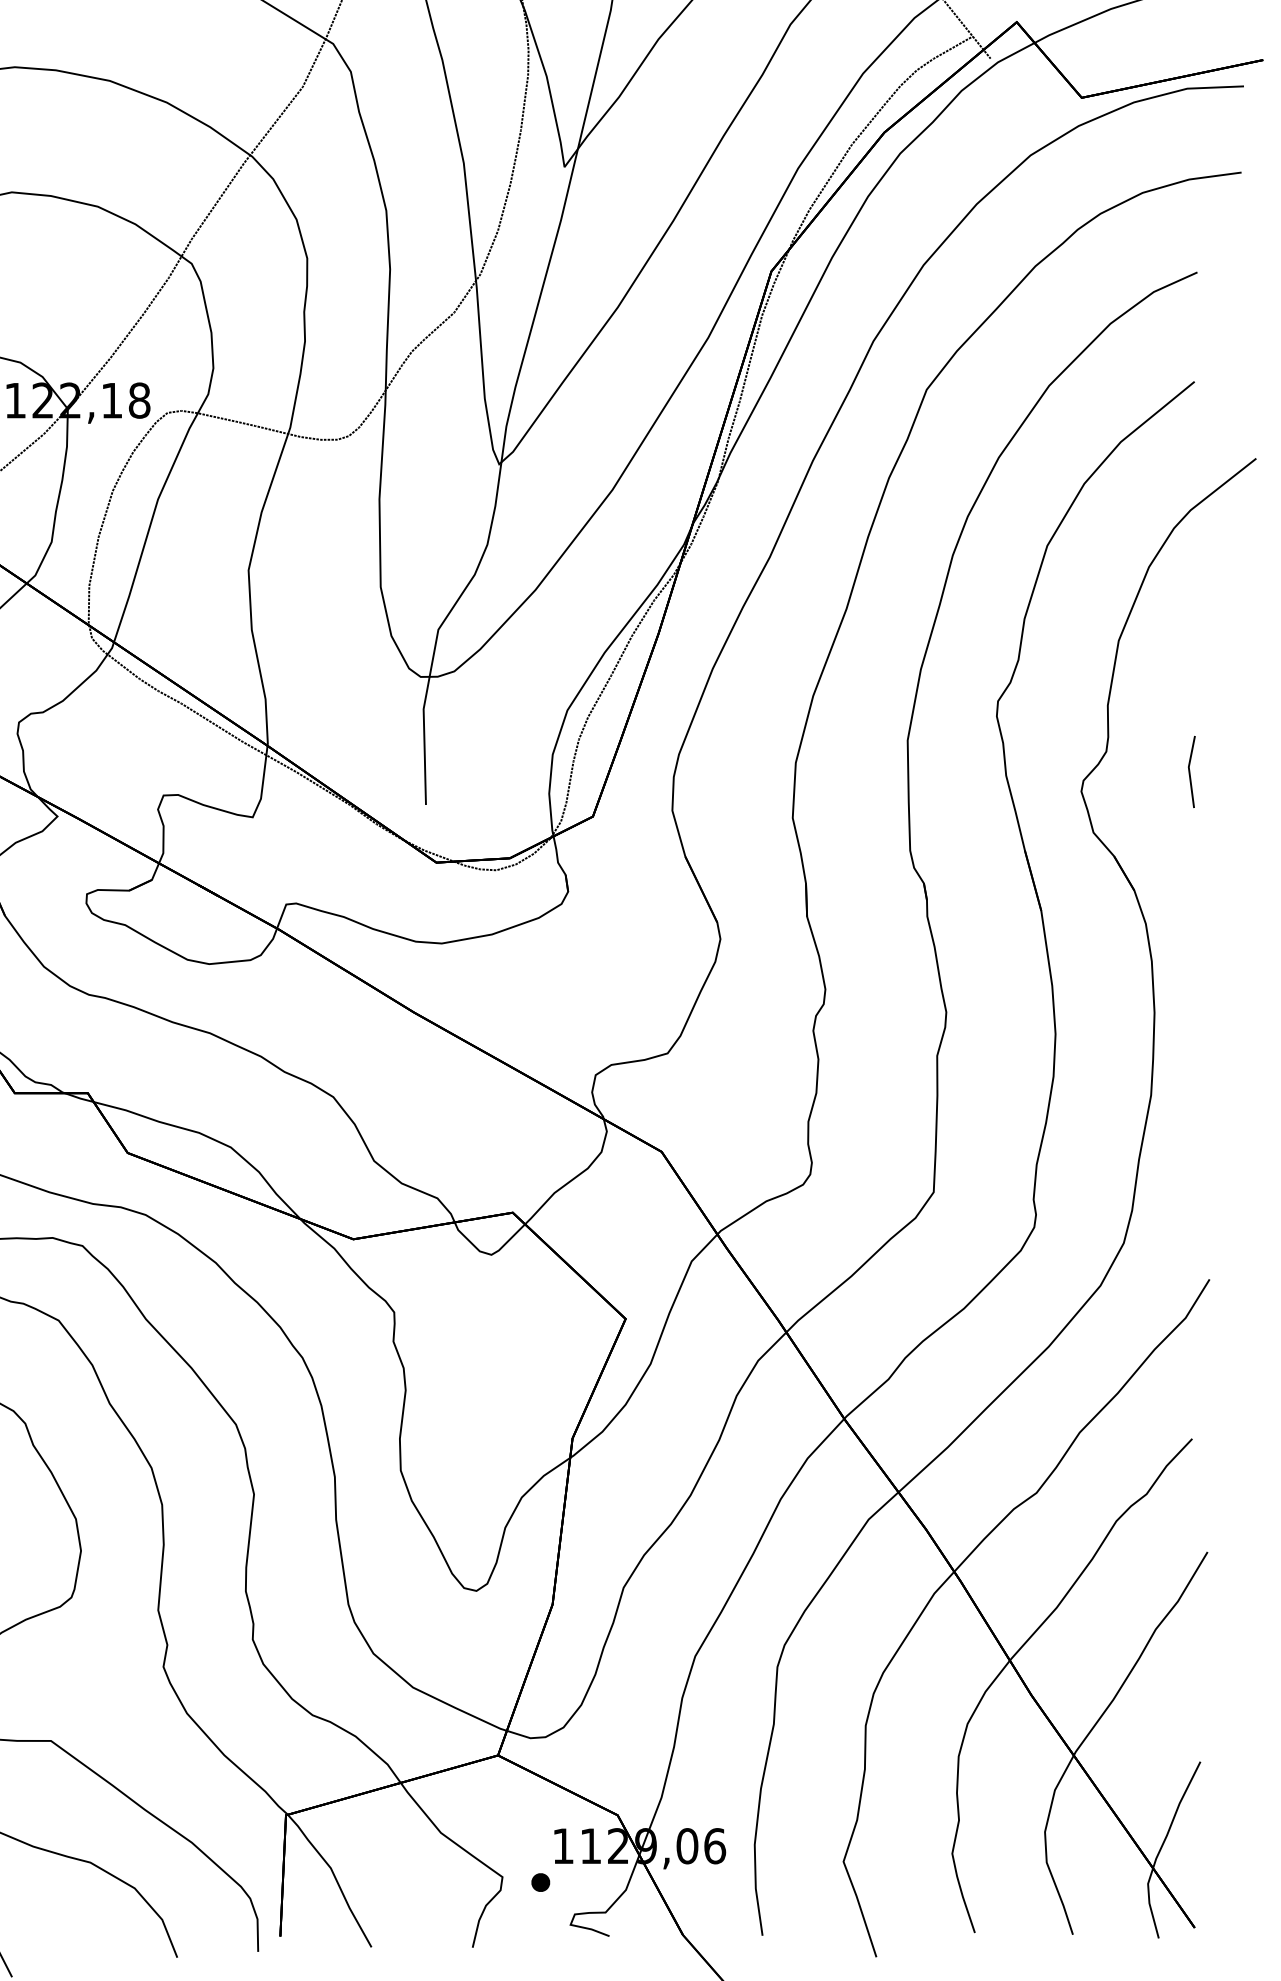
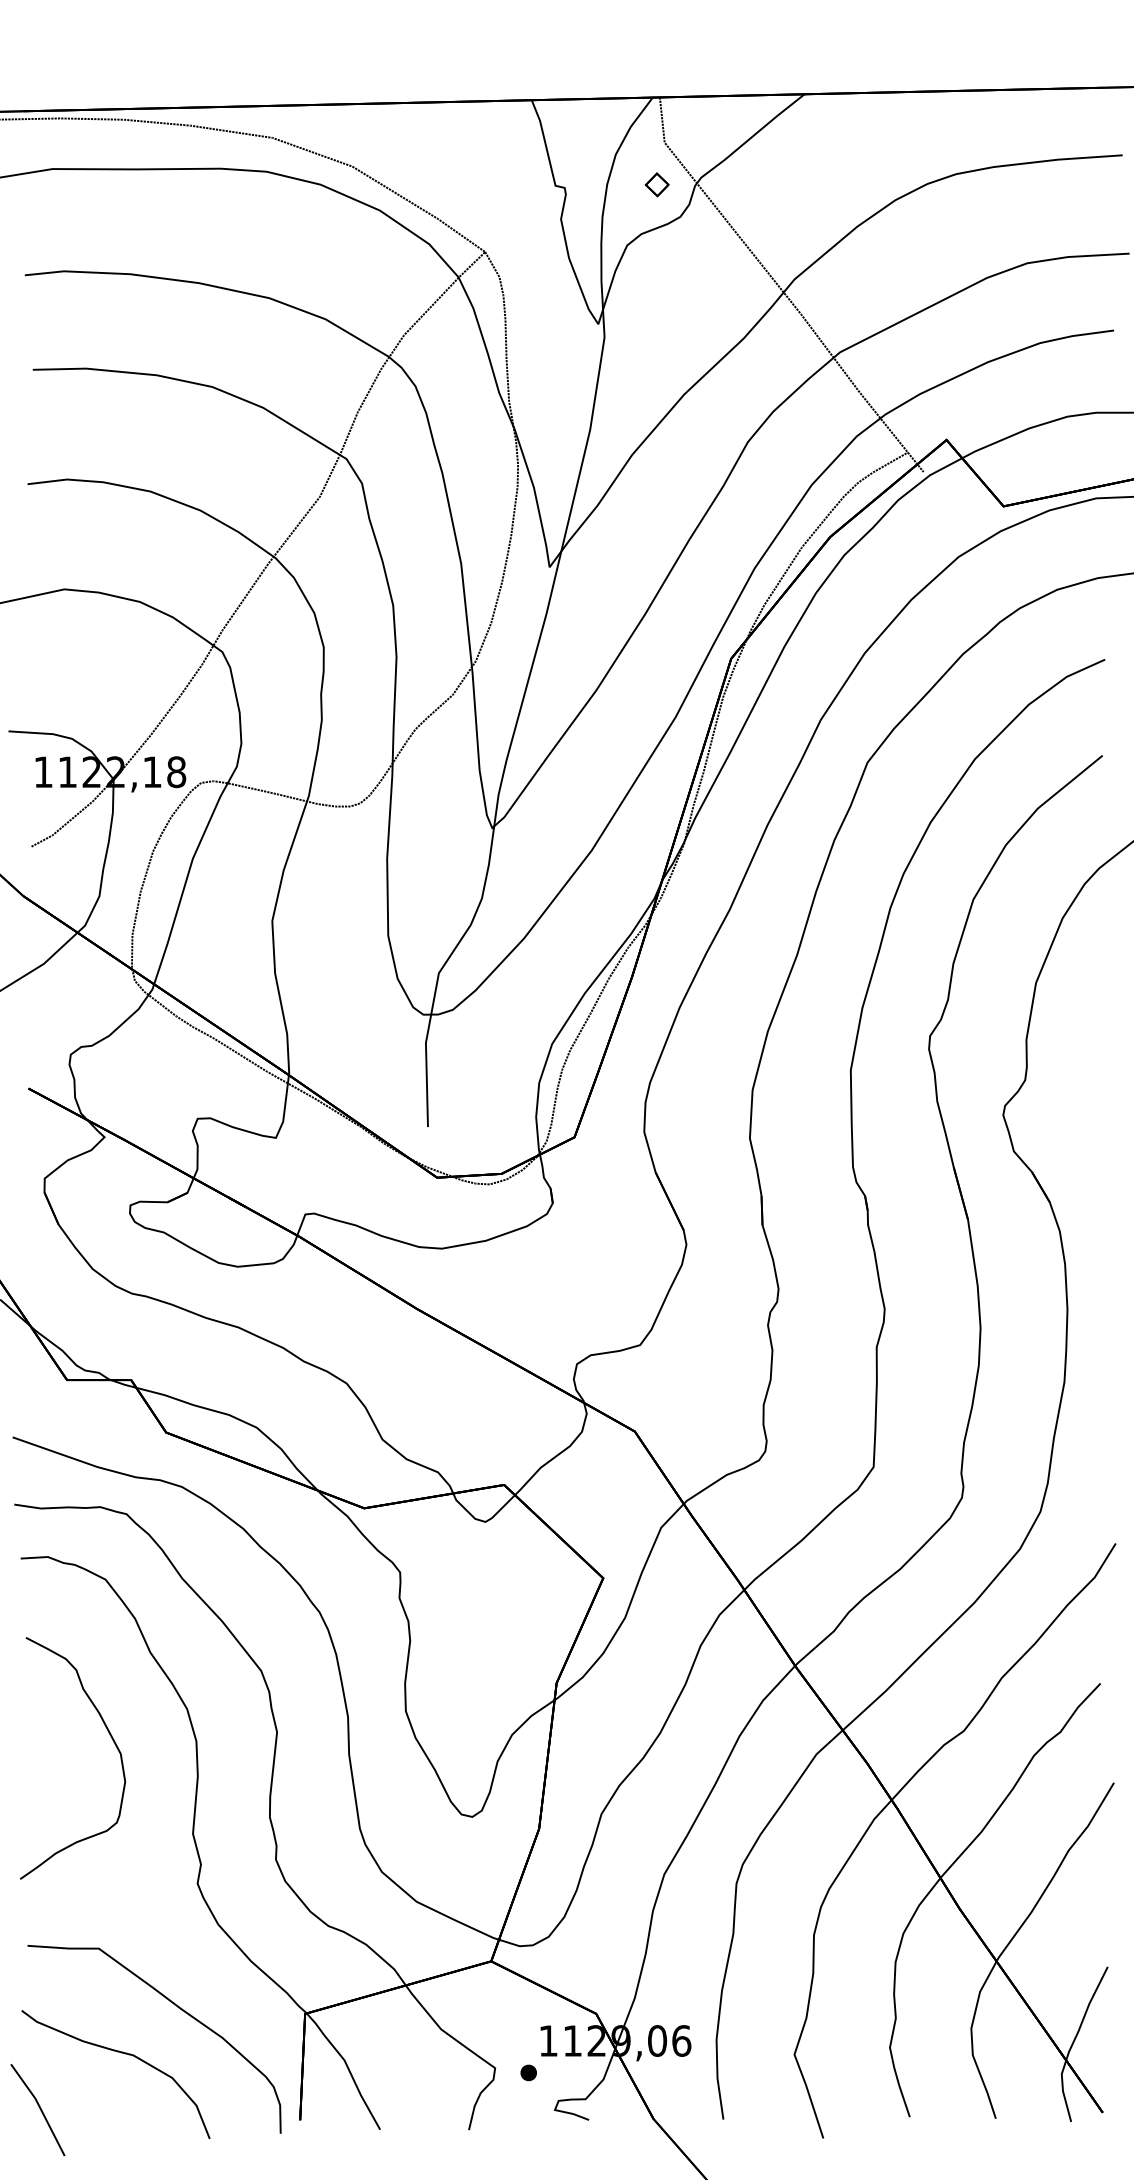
part: (1191, 771) -> (1099, 1097), removed

